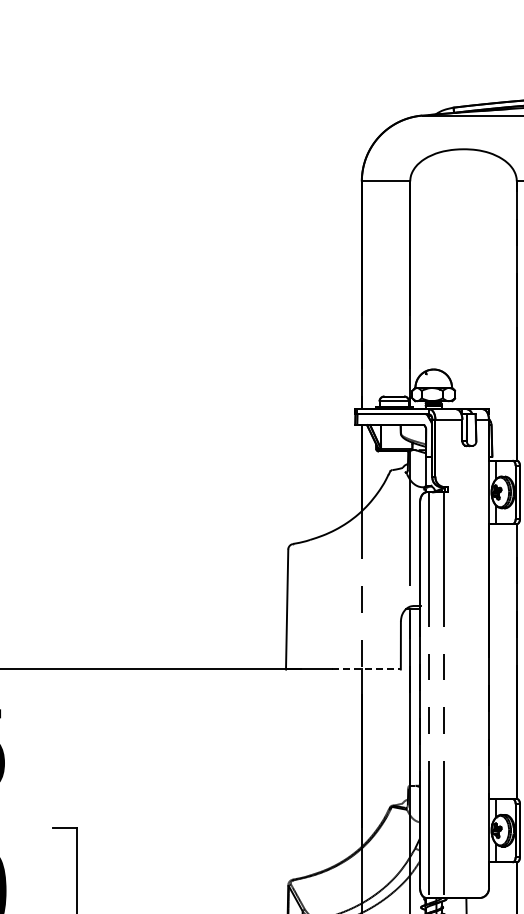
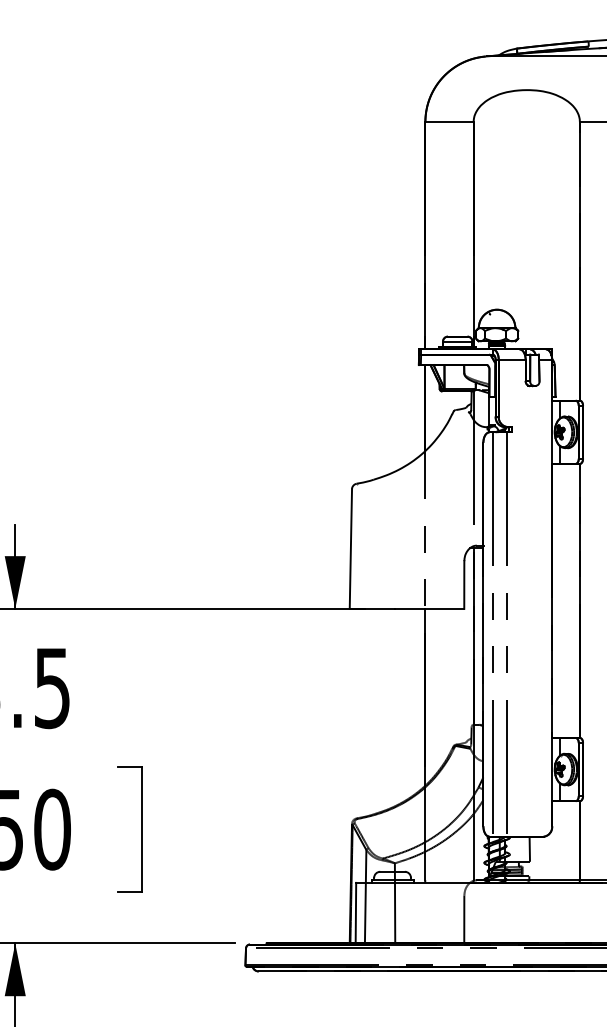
line: (365, 669) -> (429, 608), dashed -> solid

